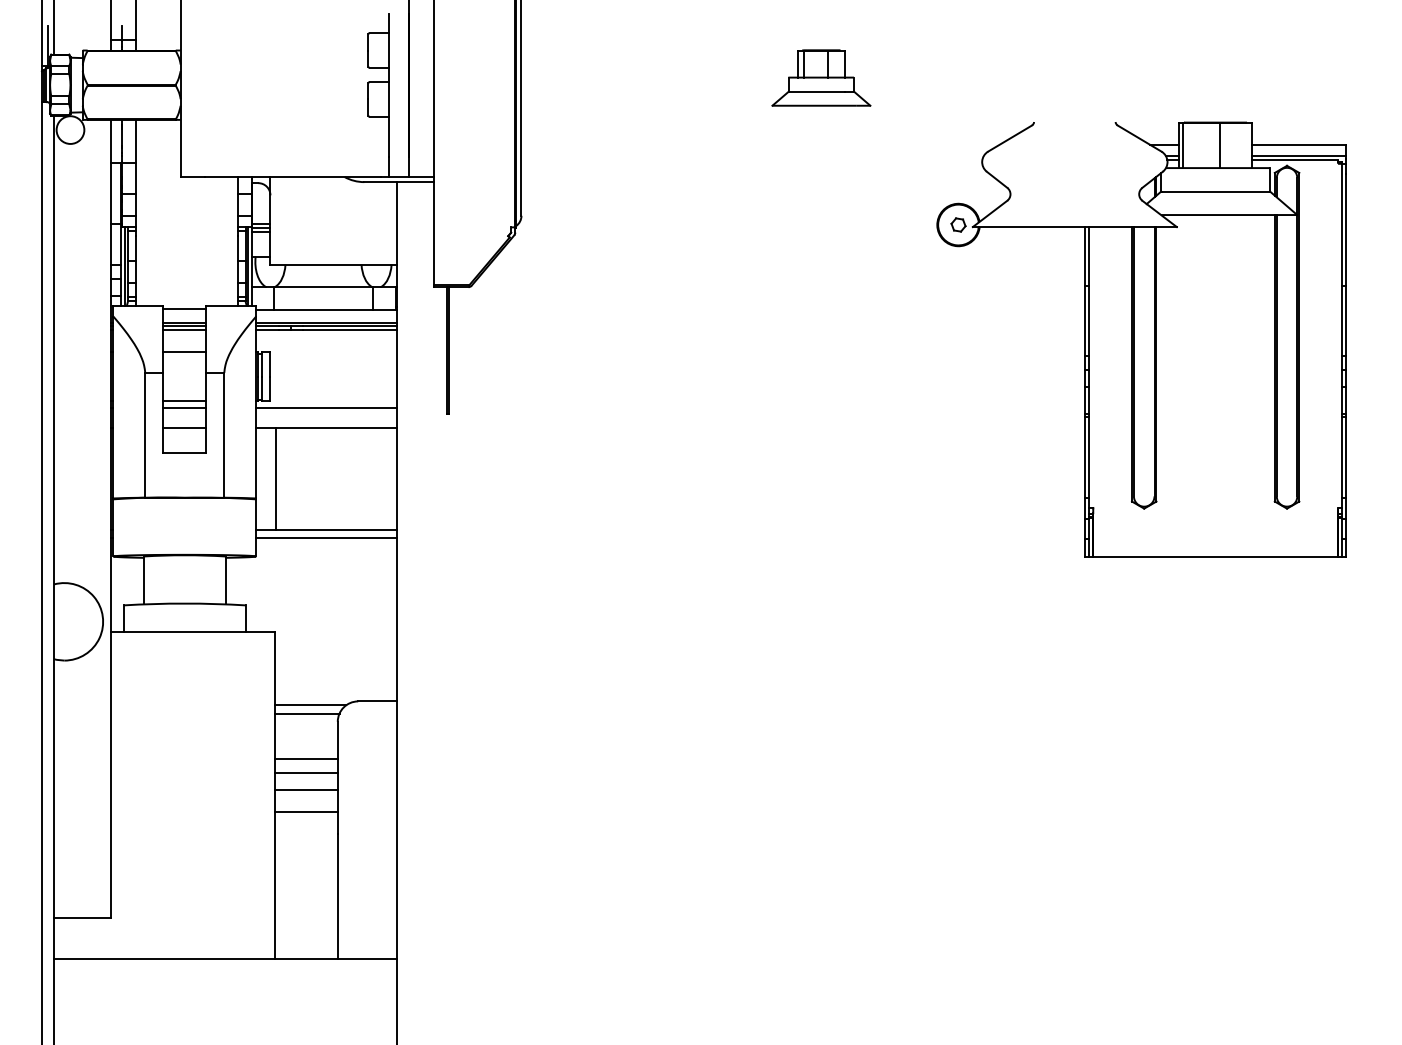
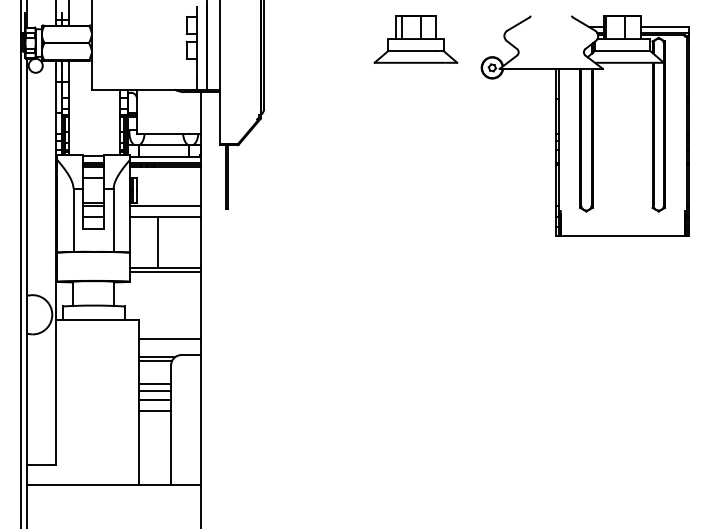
part: (820, 78) -> (415, 39), size x1.67
part: (1140, 338) -> (584, 125), moved
line: (275, 479) -> (157, 242), moved
line: (336, 668) -> (170, 338), added

